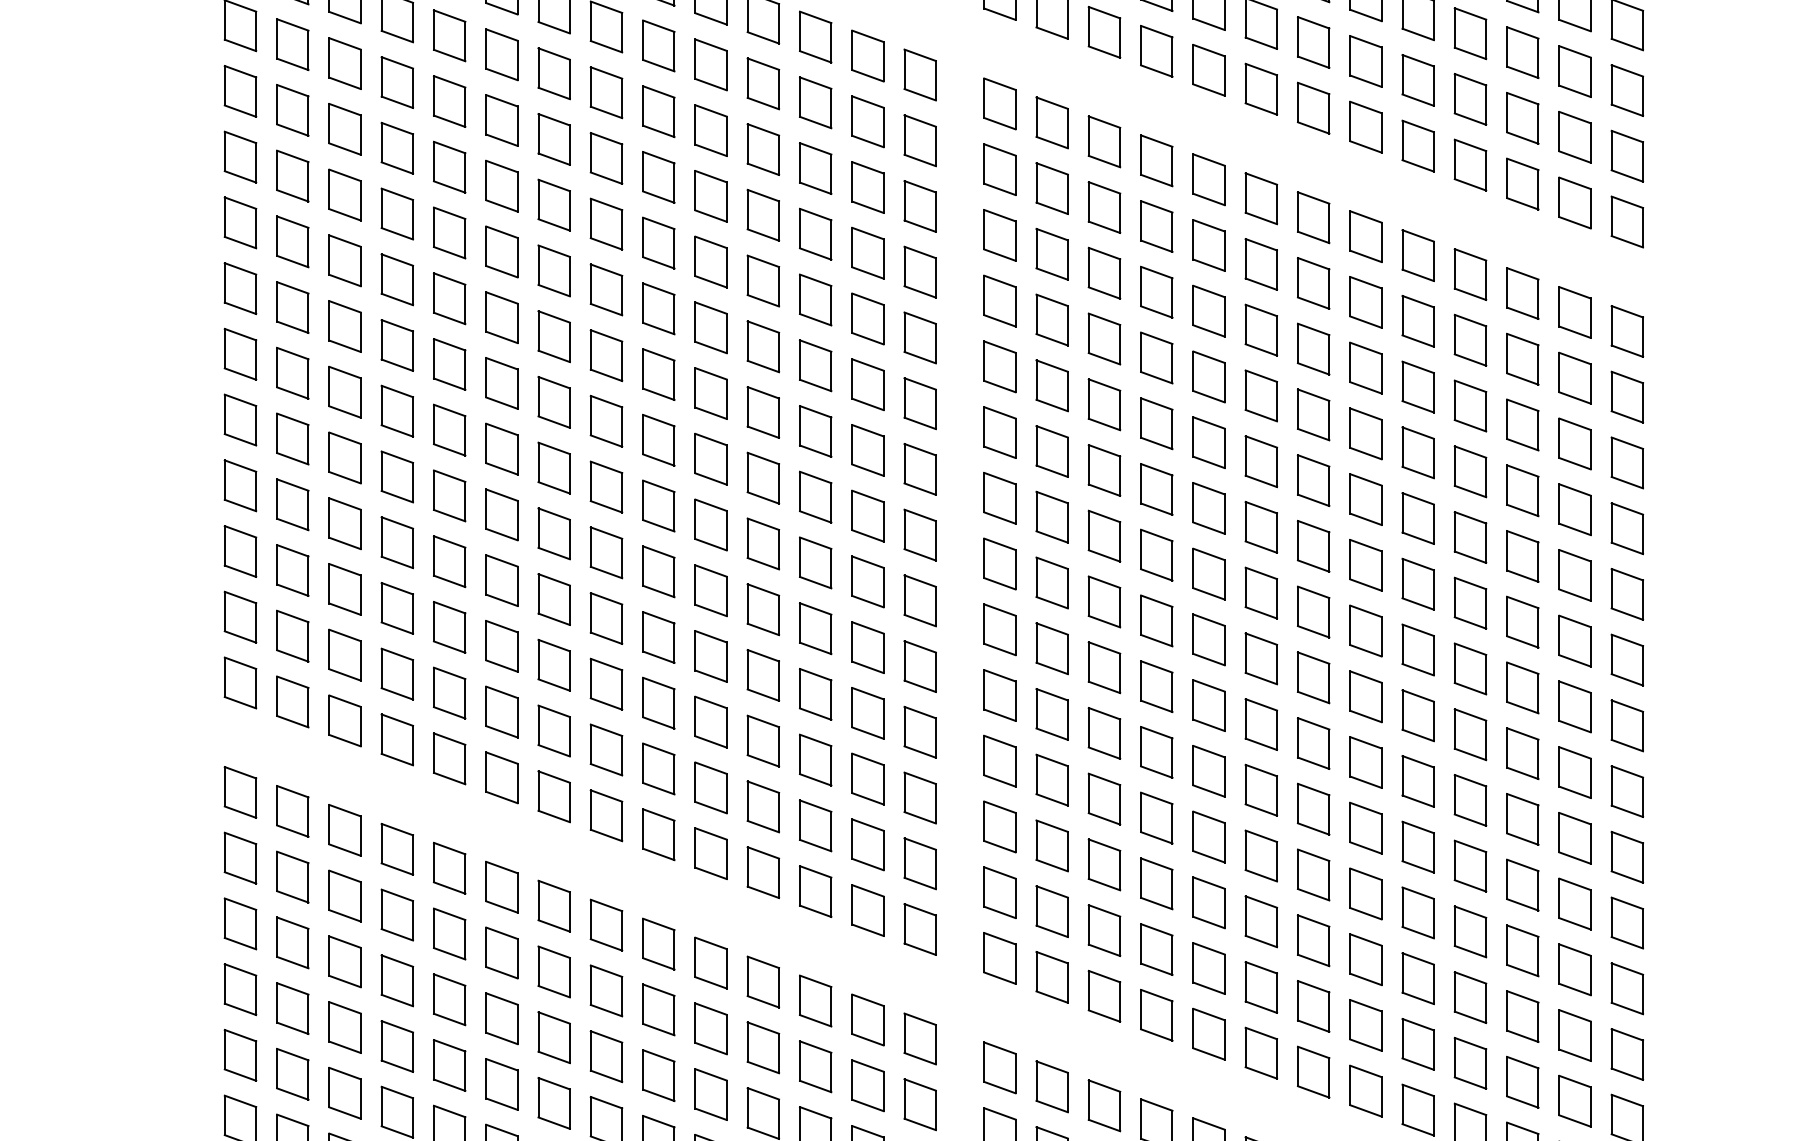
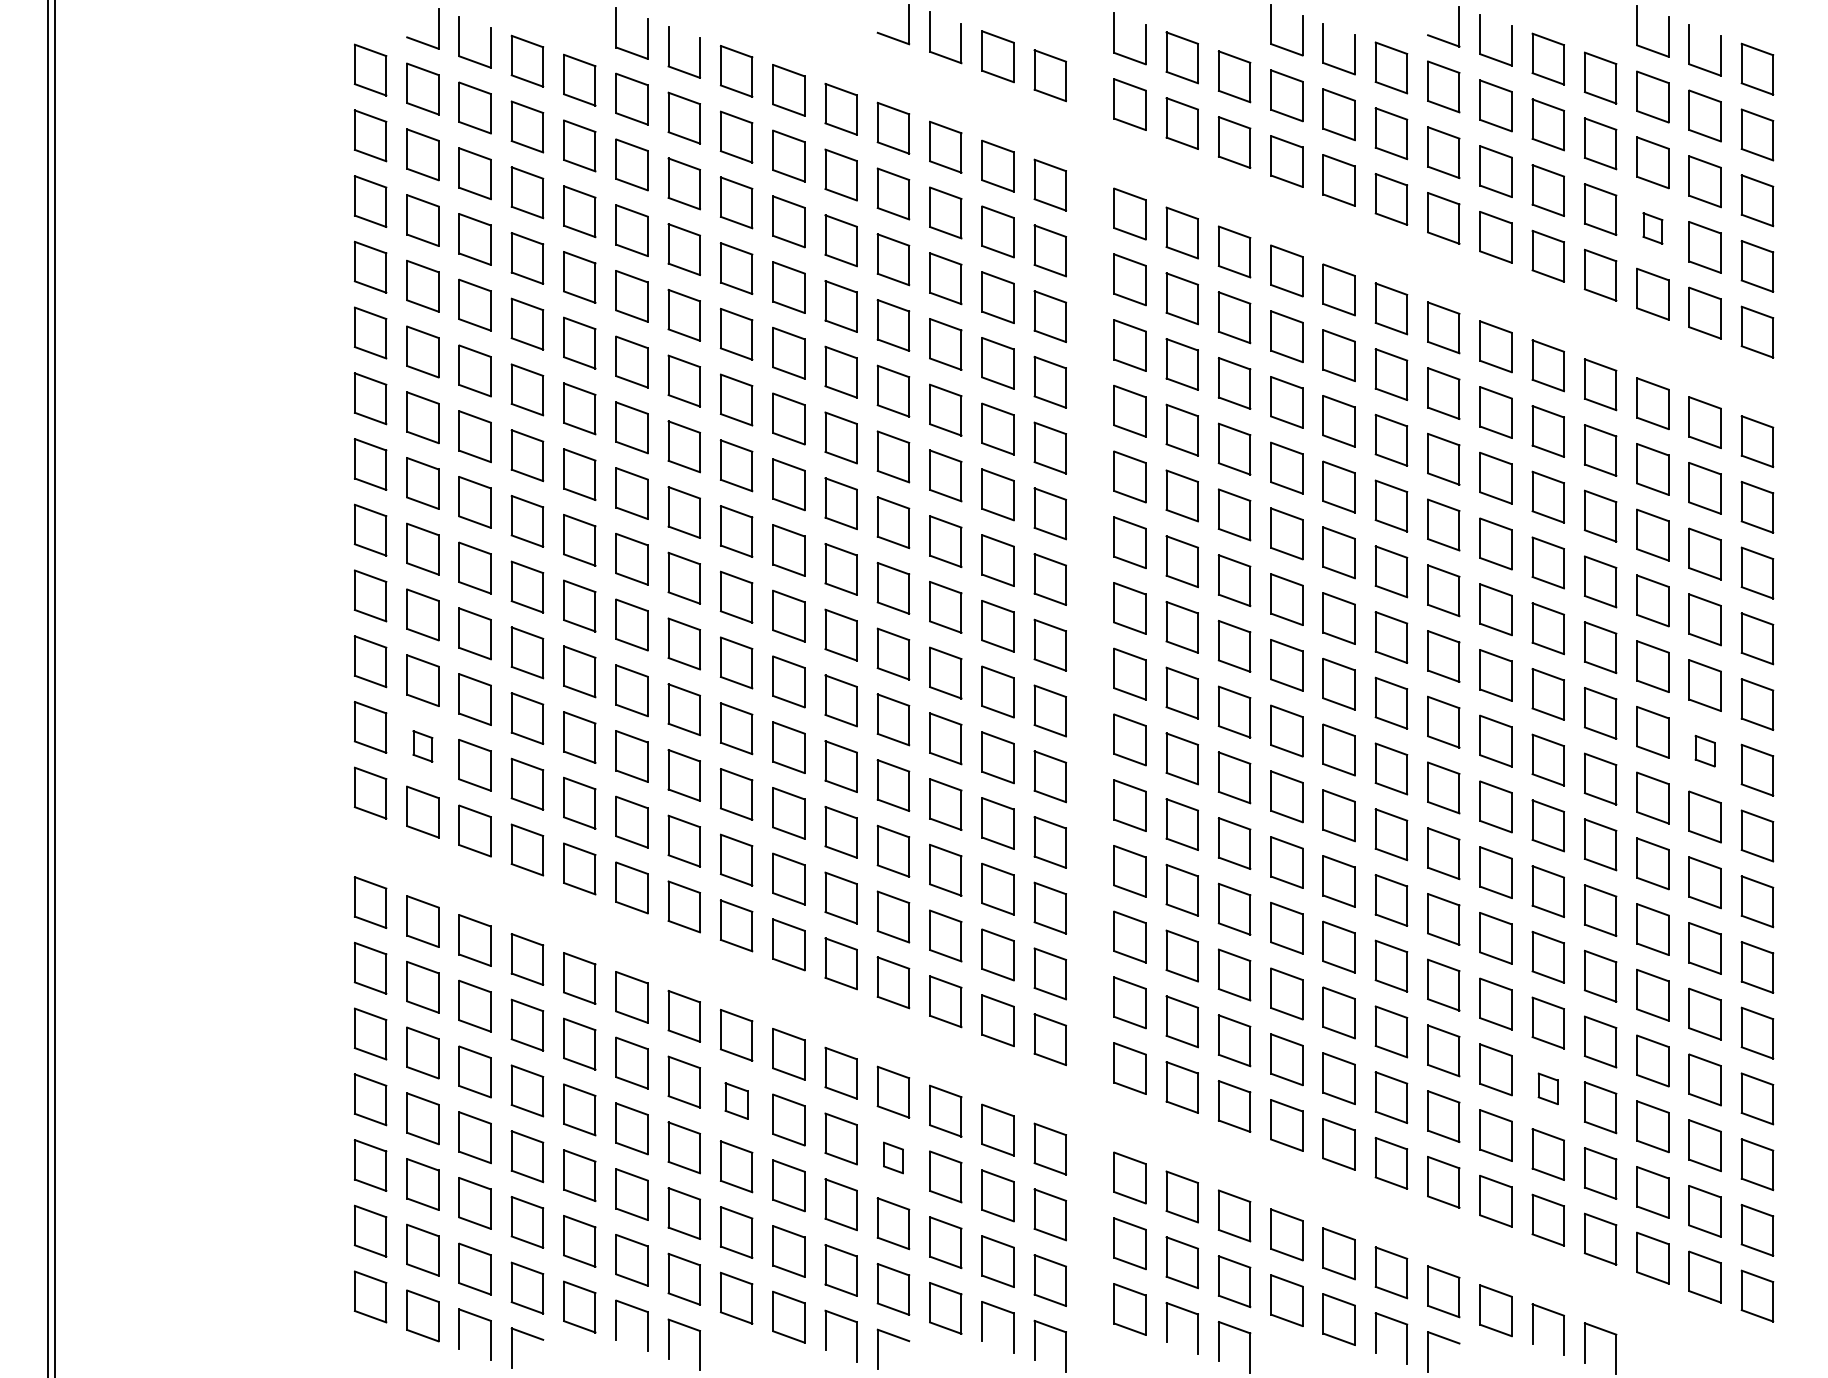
part: (1522, 118) -> (1652, 228), size x0.6
part: (292, 636) -> (422, 746), size x0.6
part: (1574, 640) -> (1704, 750), size x0.6
part: (1417, 978) -> (1547, 1088), size x0.6
part: (606, 990) -> (736, 1100), size x0.7
part: (763, 1047) -> (893, 1157), size x0.6

